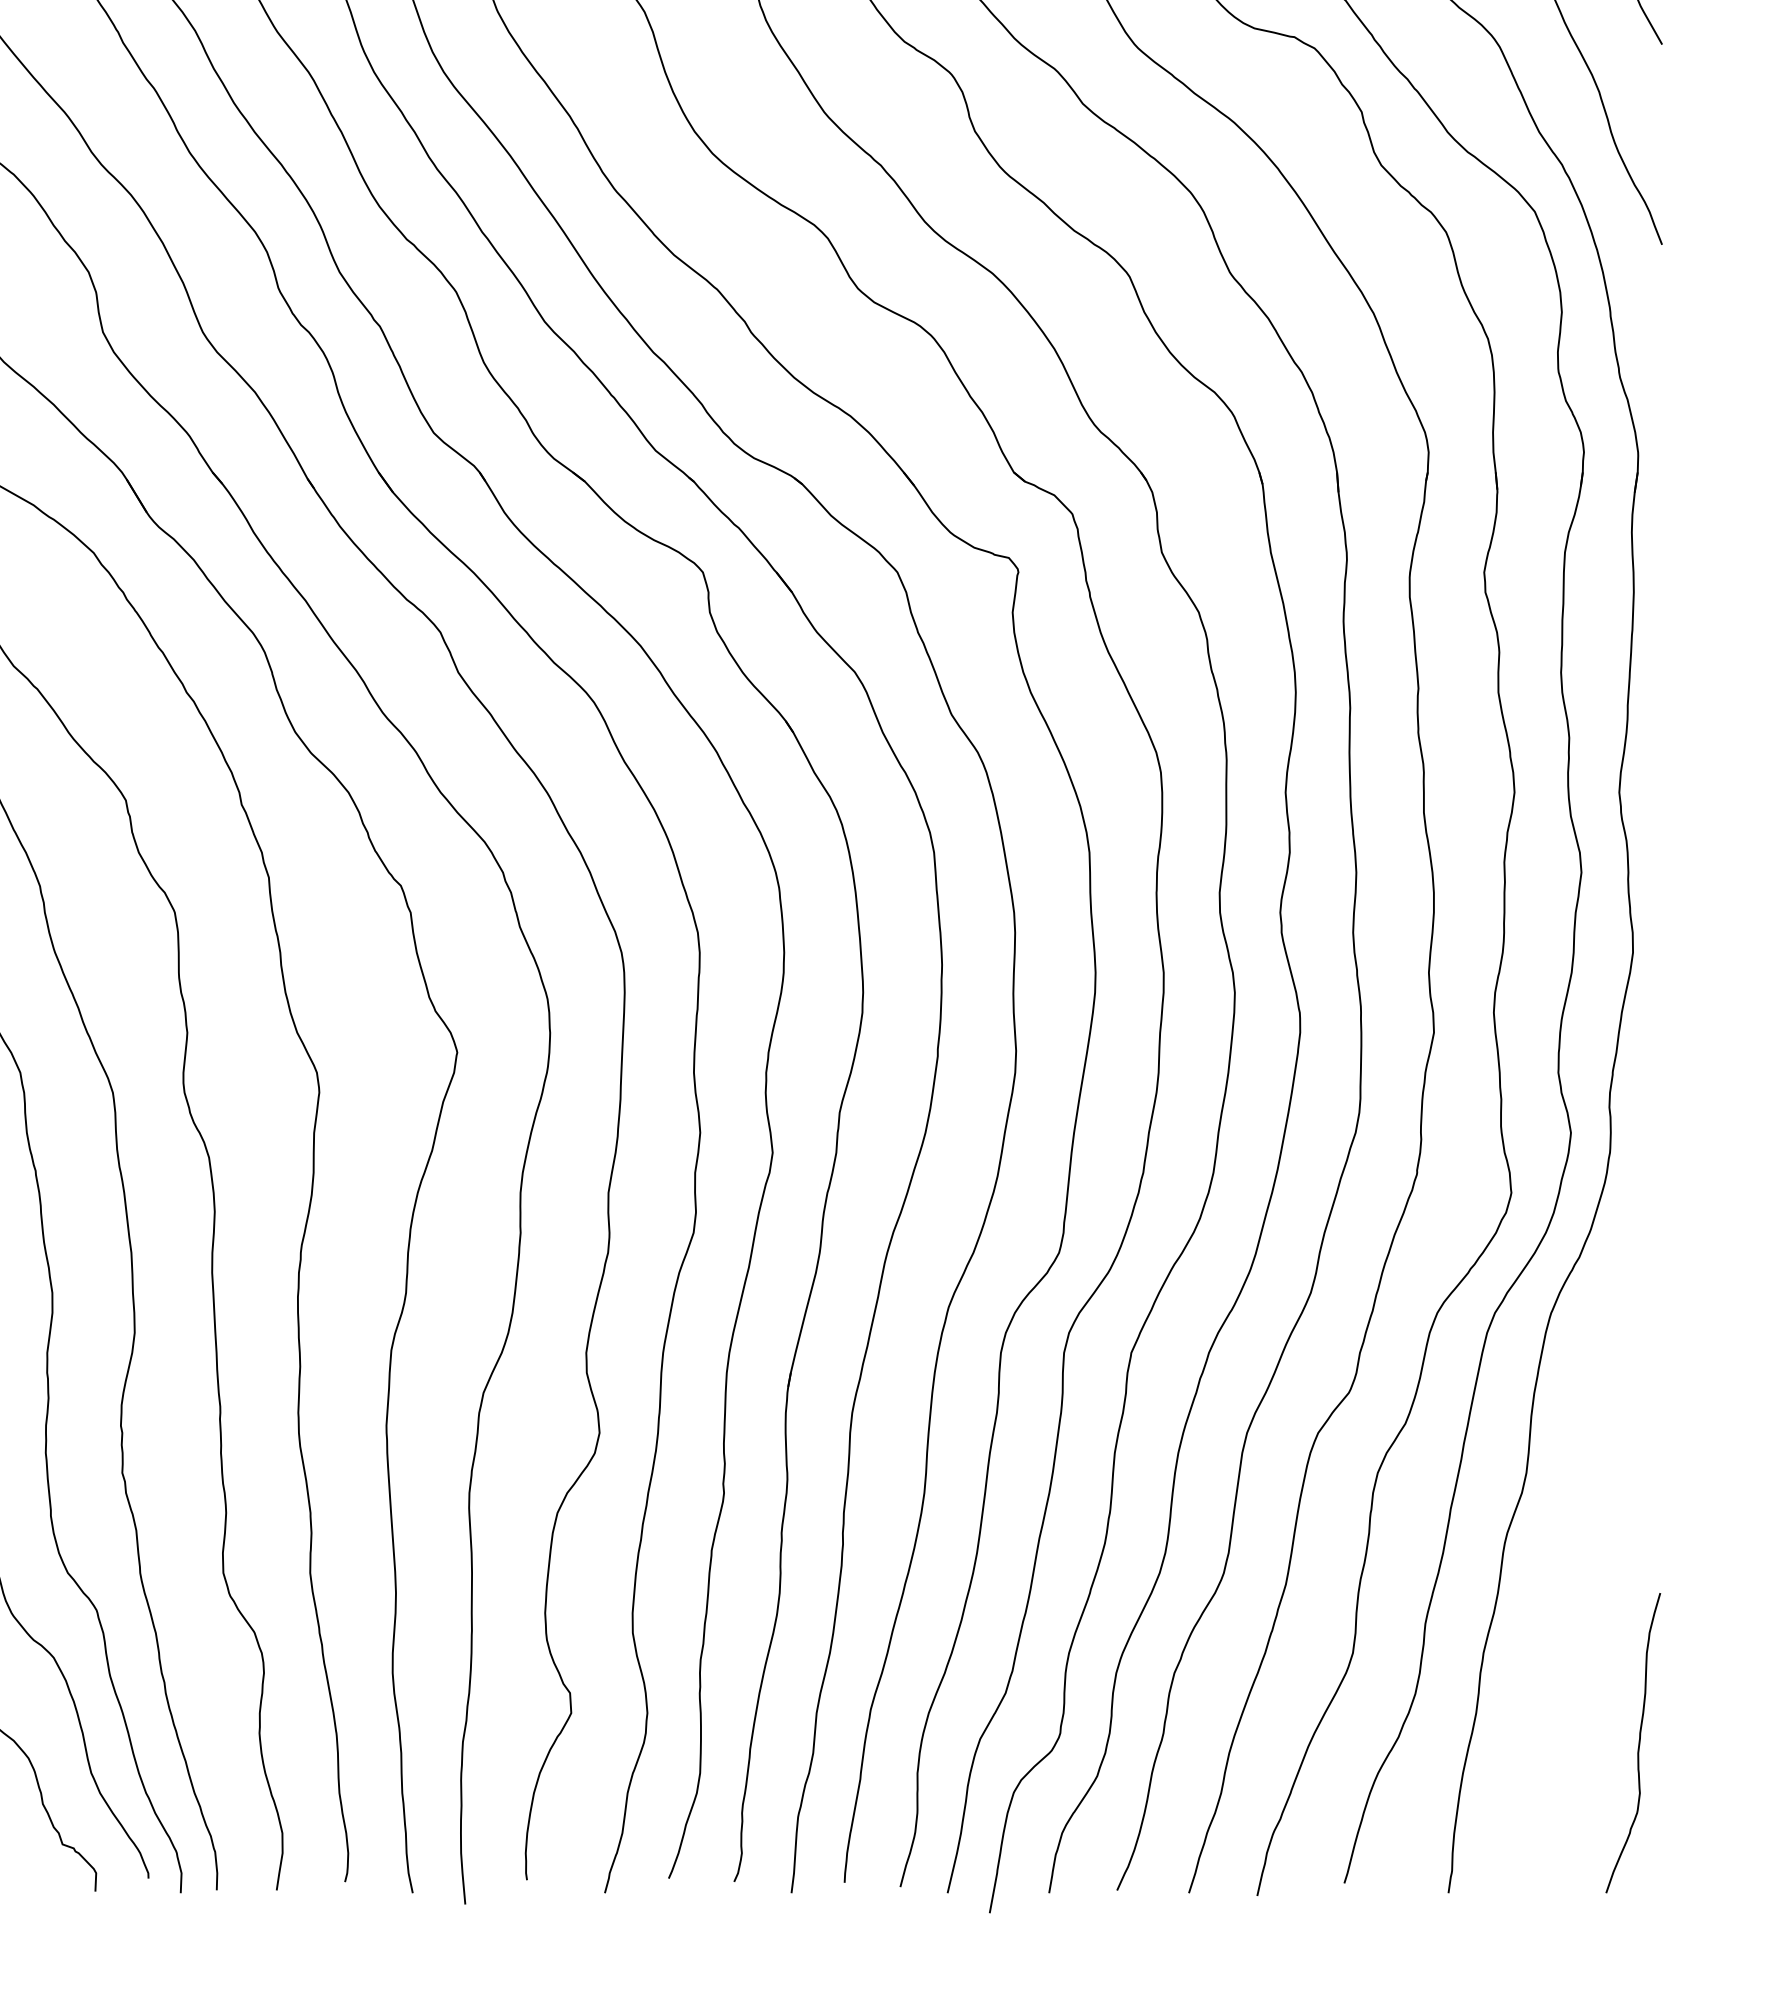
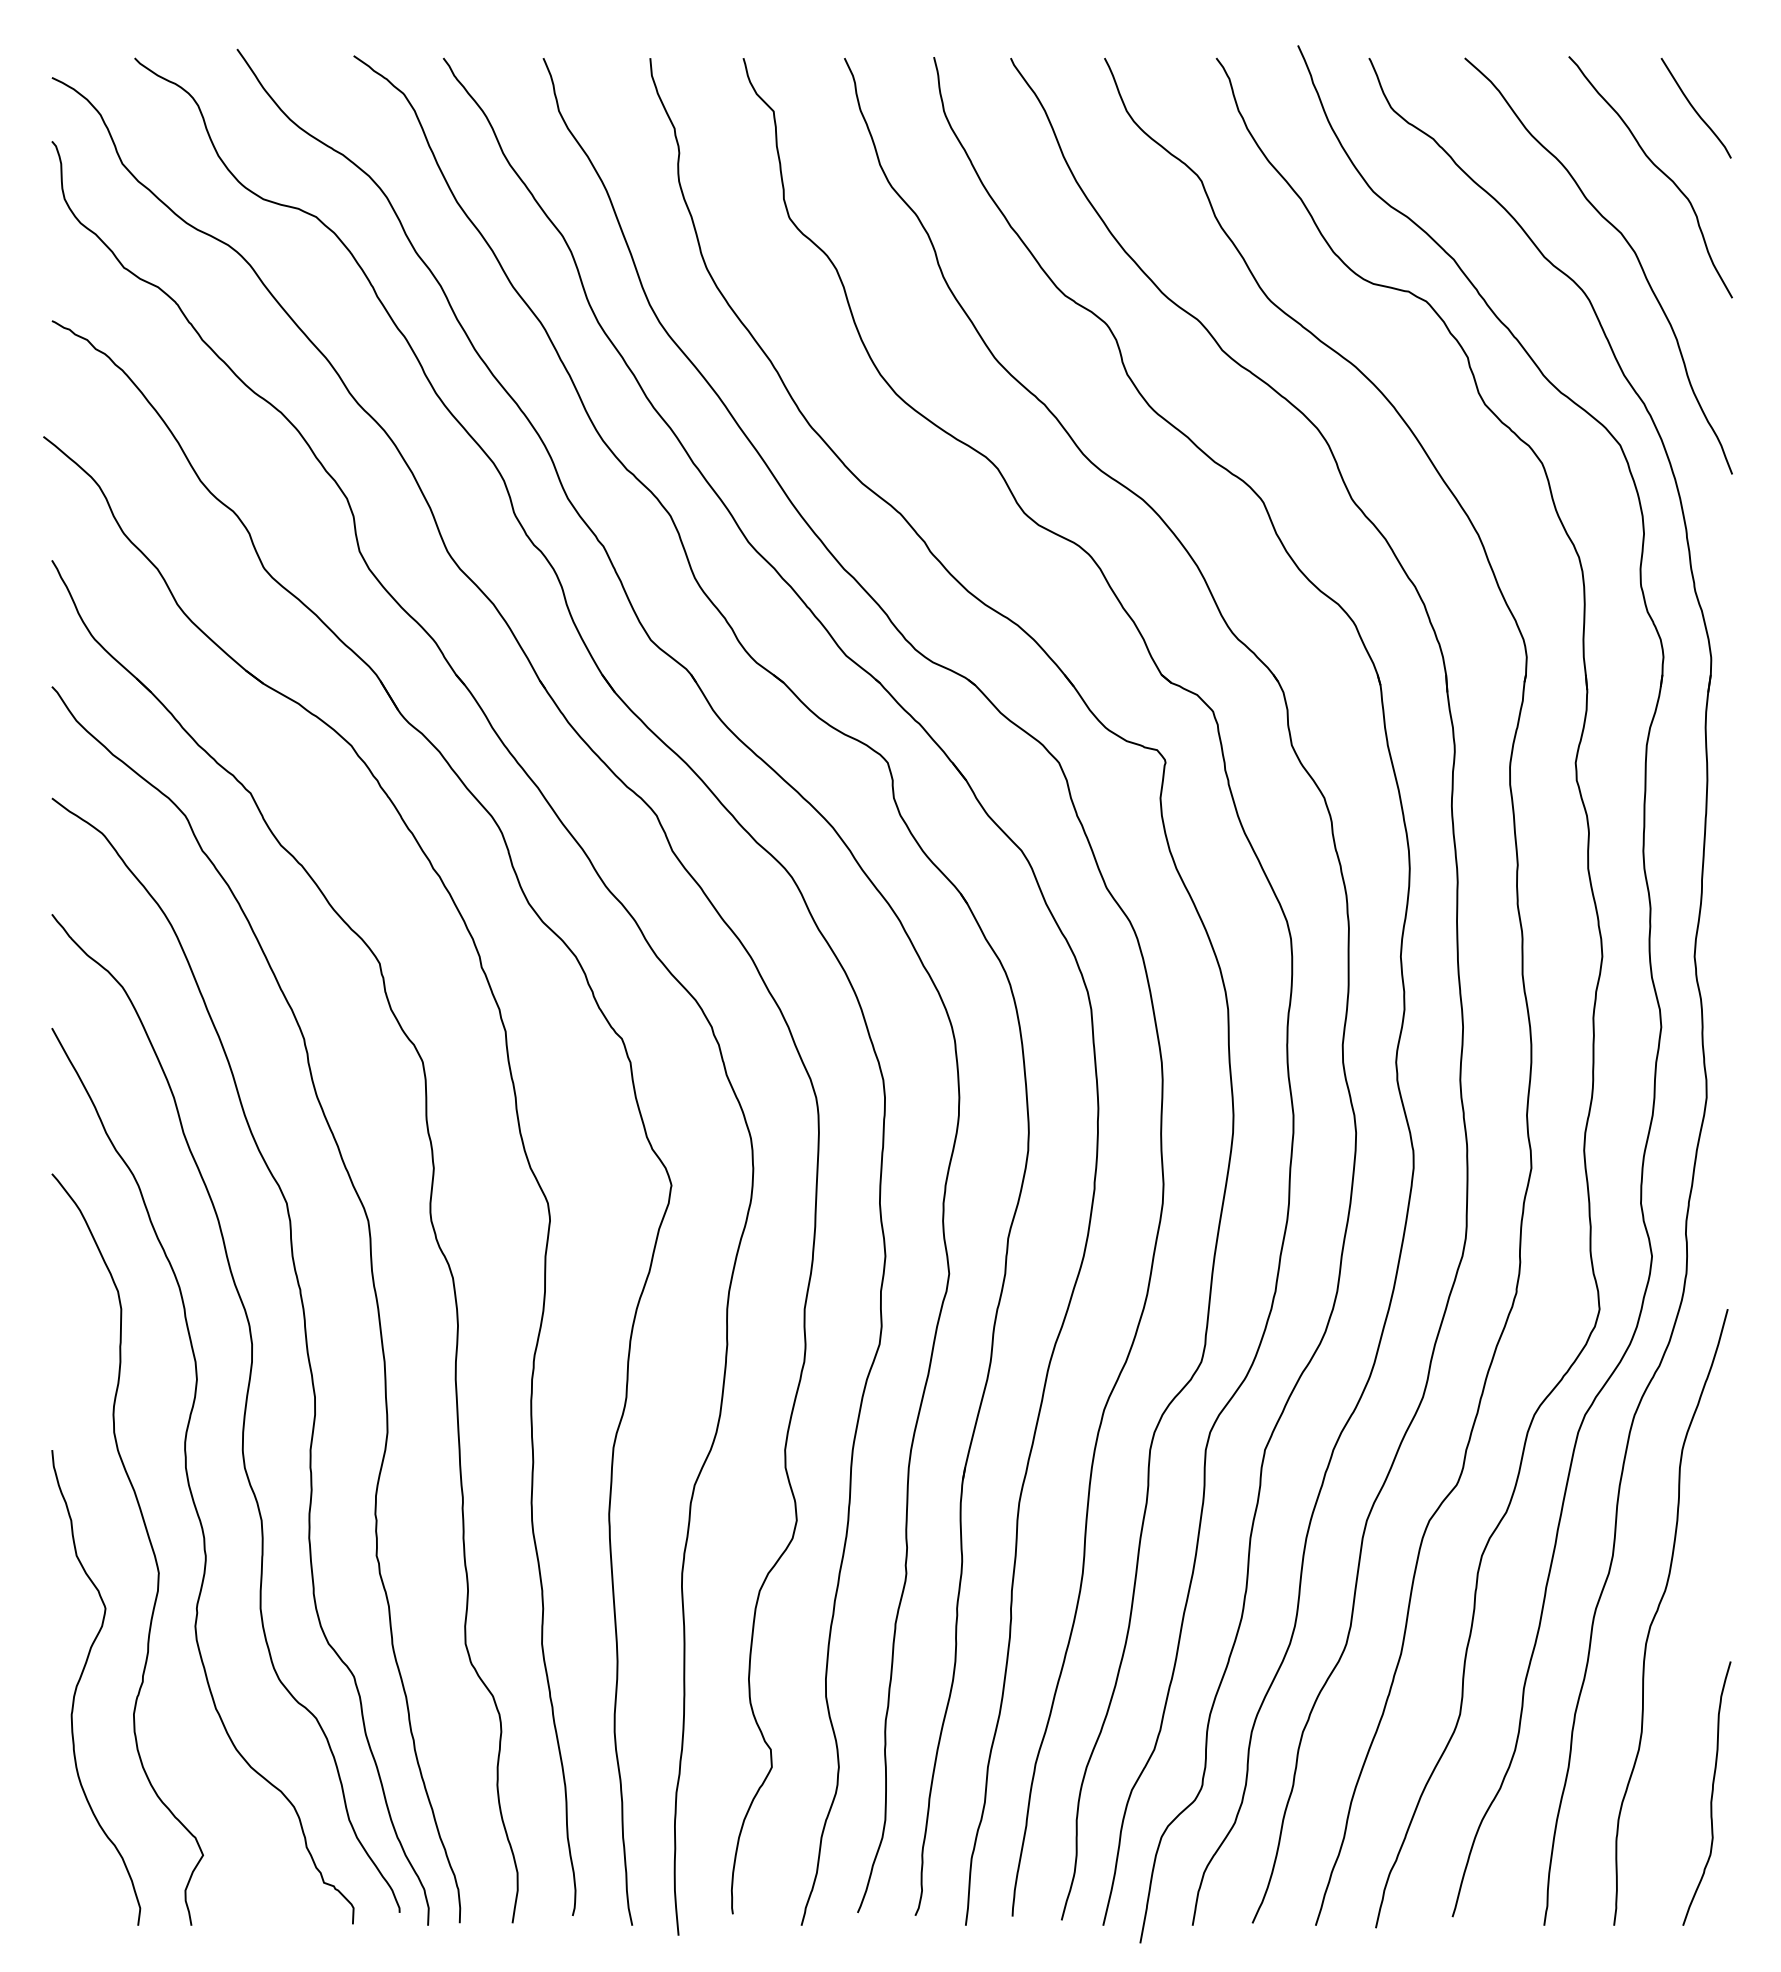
curve: (1578, 1535) -> (1658, 1610), added

